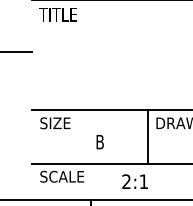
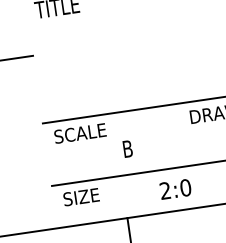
text: (66, 123) -> (85, 132), SIZE -> SCALE
line: (147, 136) -> (182, 134), removed
text: (66, 176) -> (94, 194), SCALE -> SIZE
text: (143, 181) -> (185, 187), 2:1 -> 2:0

